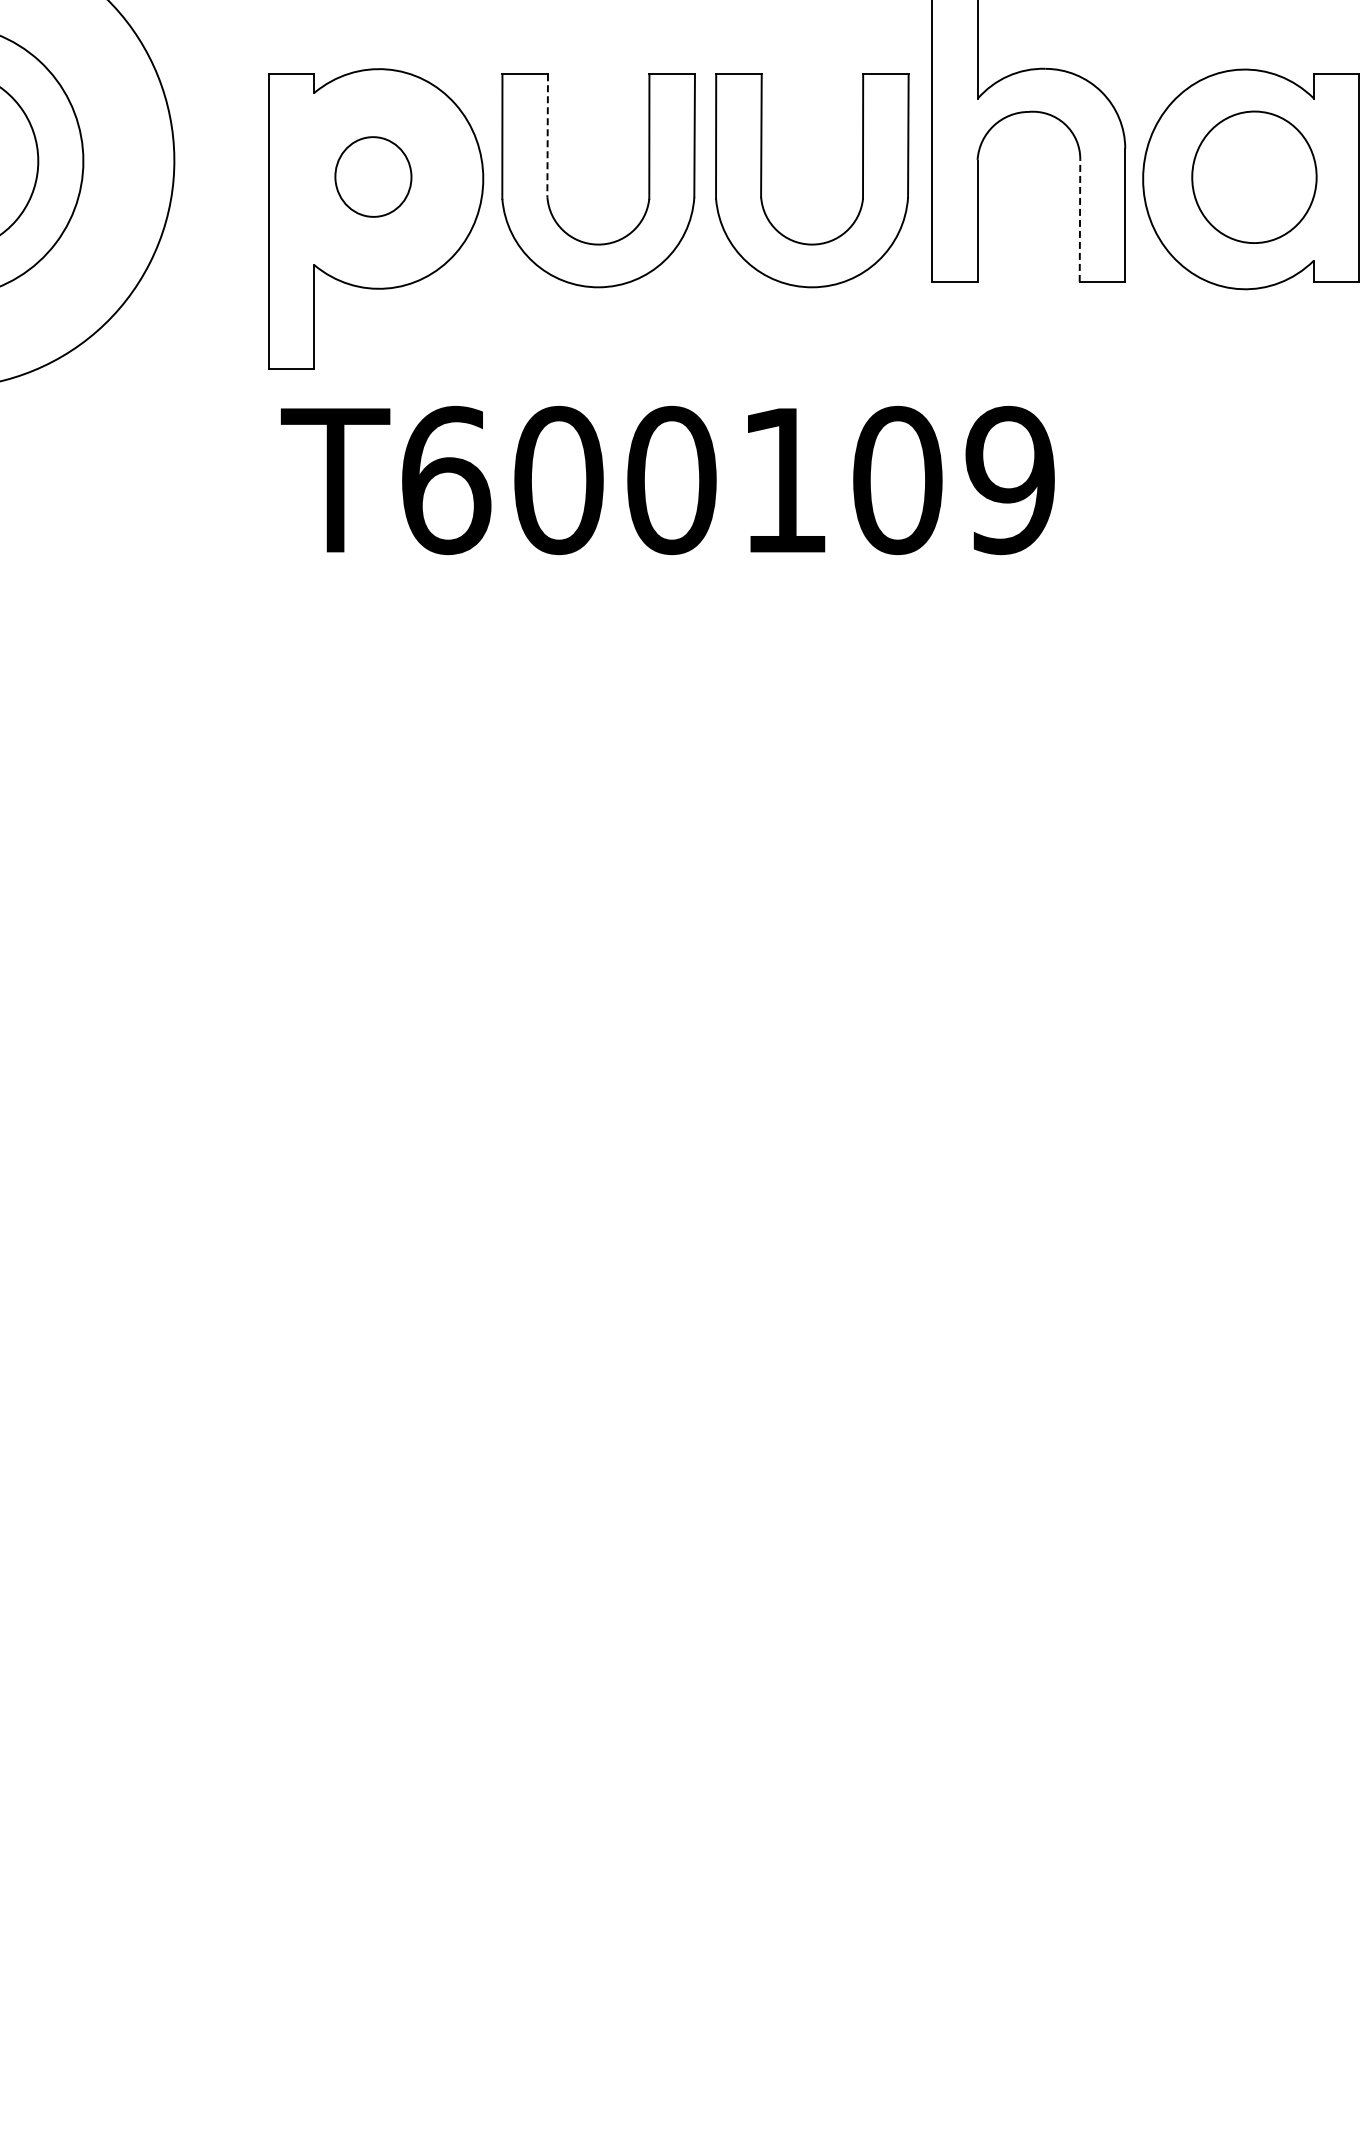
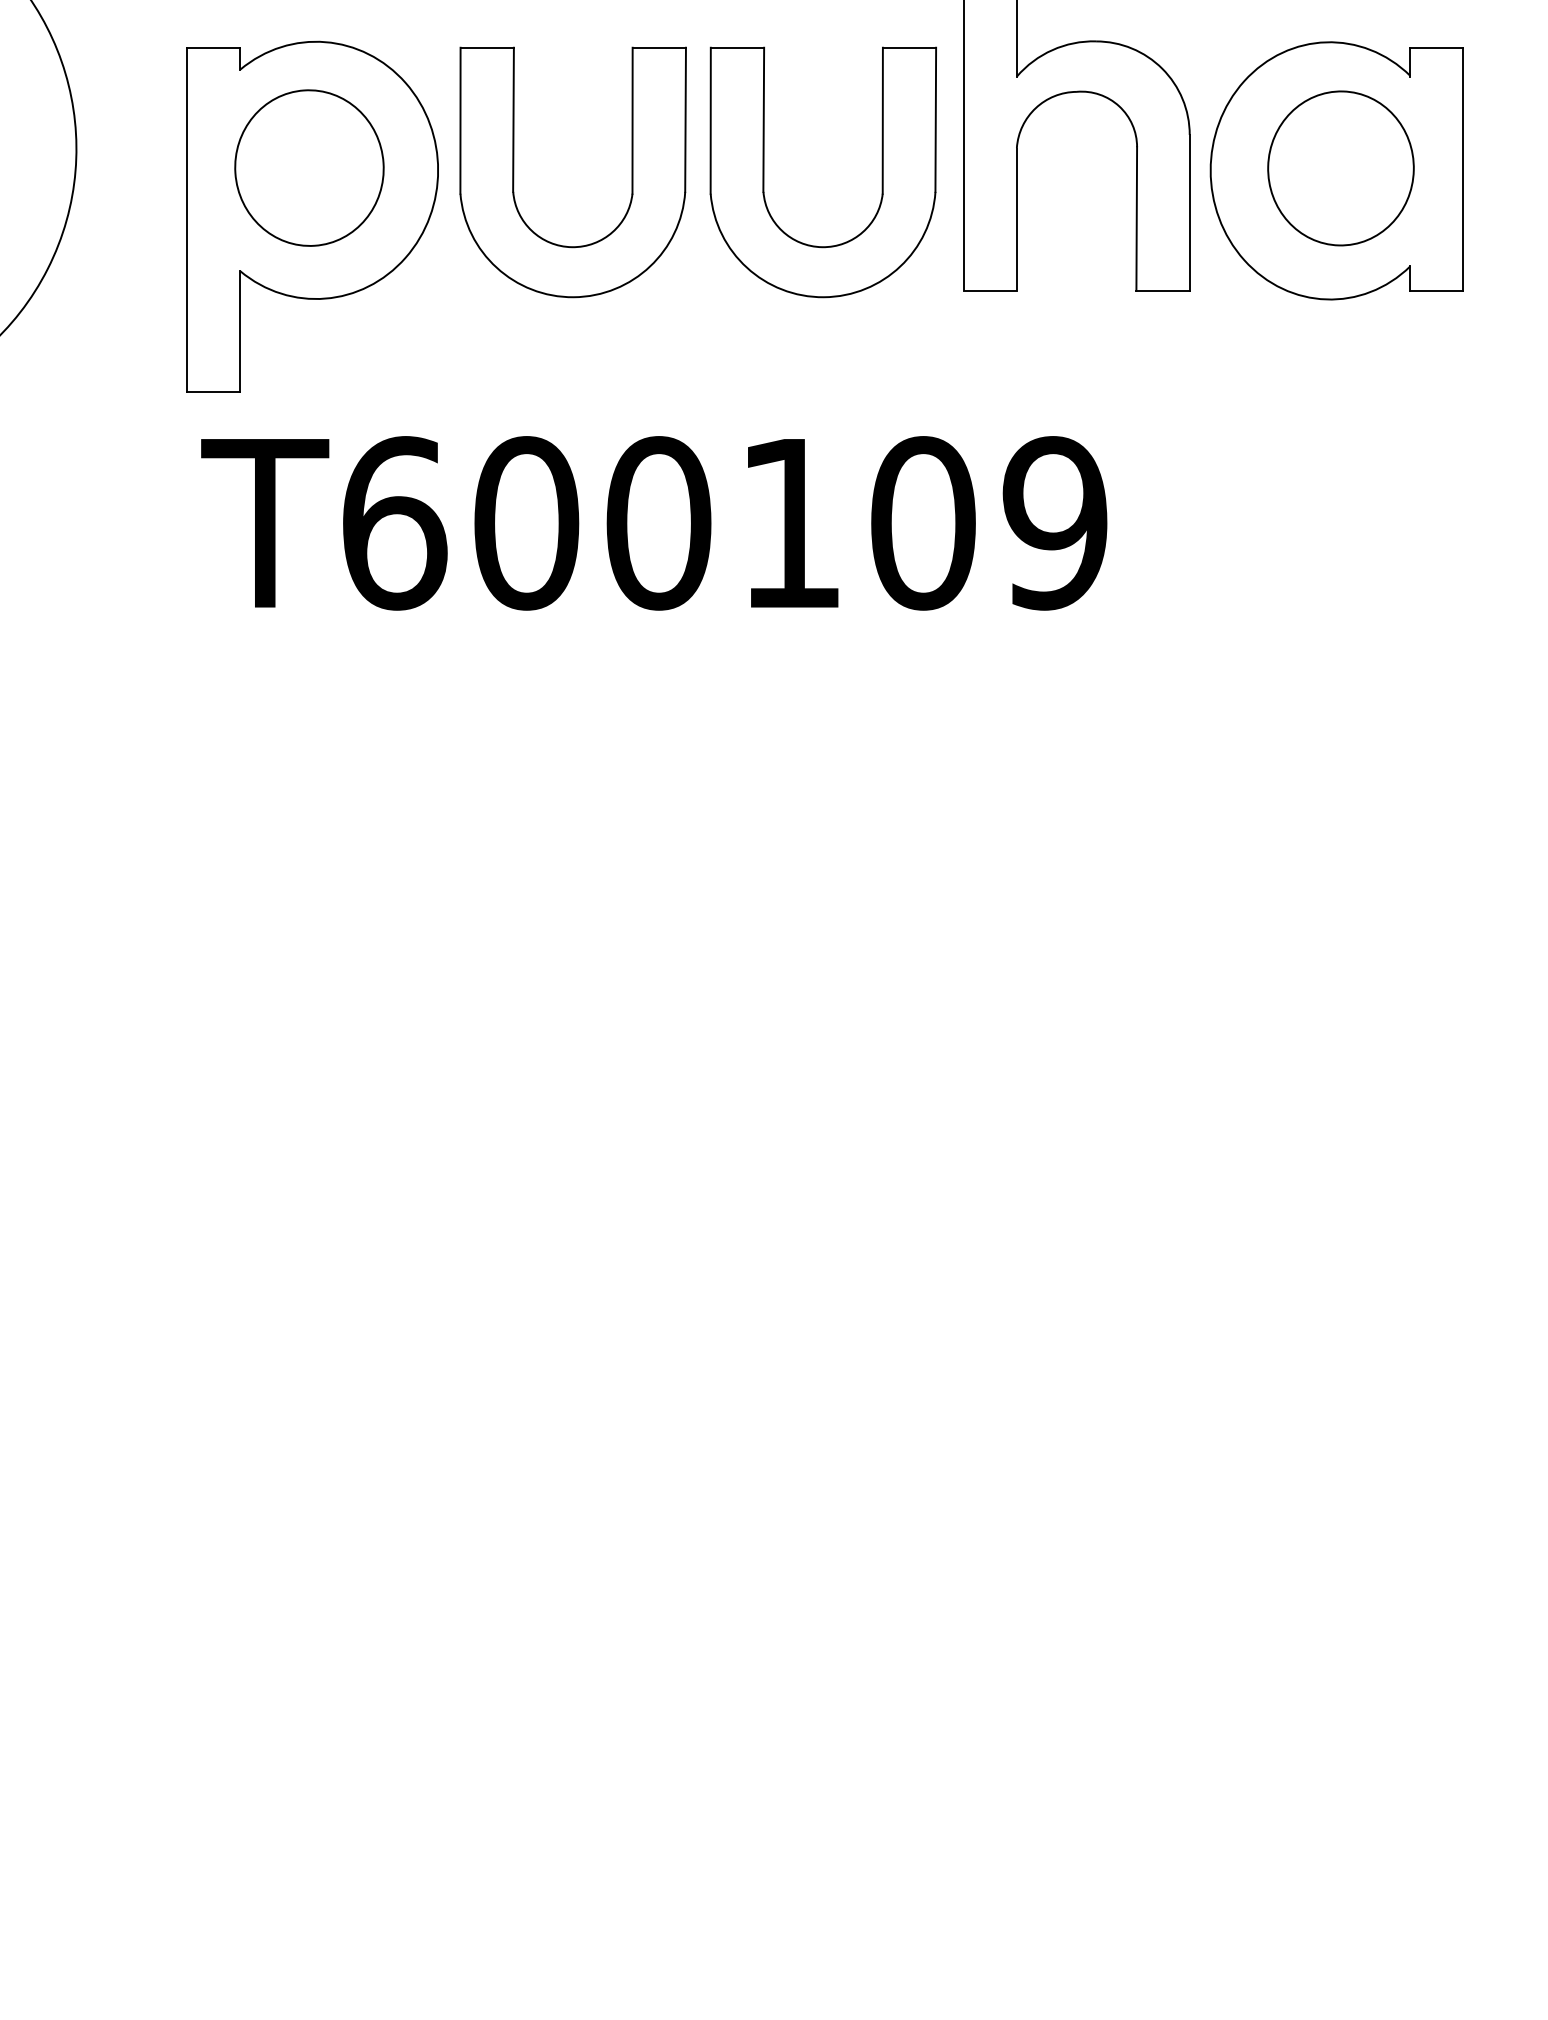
line: (547, 135) -> (513, 119), dashed -> solid
part: (373, 176) -> (309, 167), size x1.67
line: (1079, 220) -> (1136, 218), dashed -> solid

